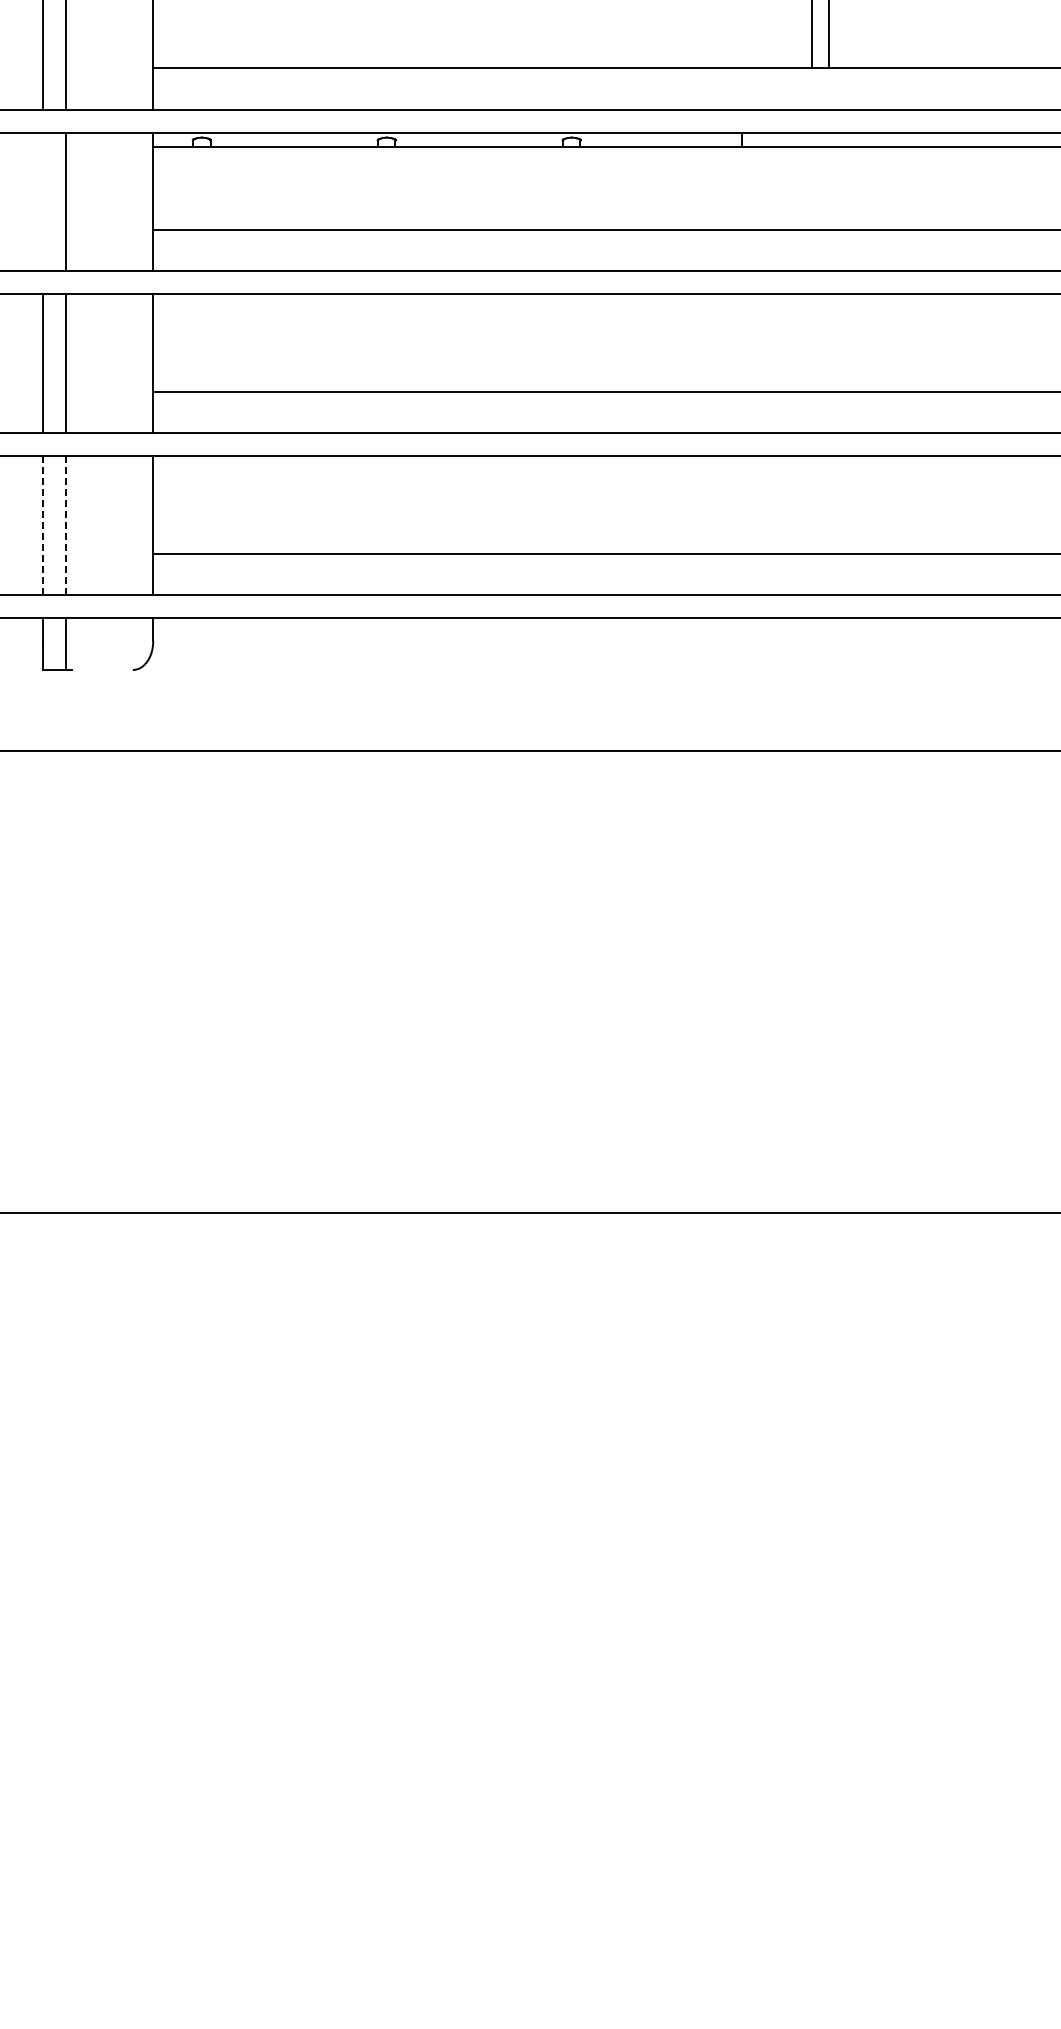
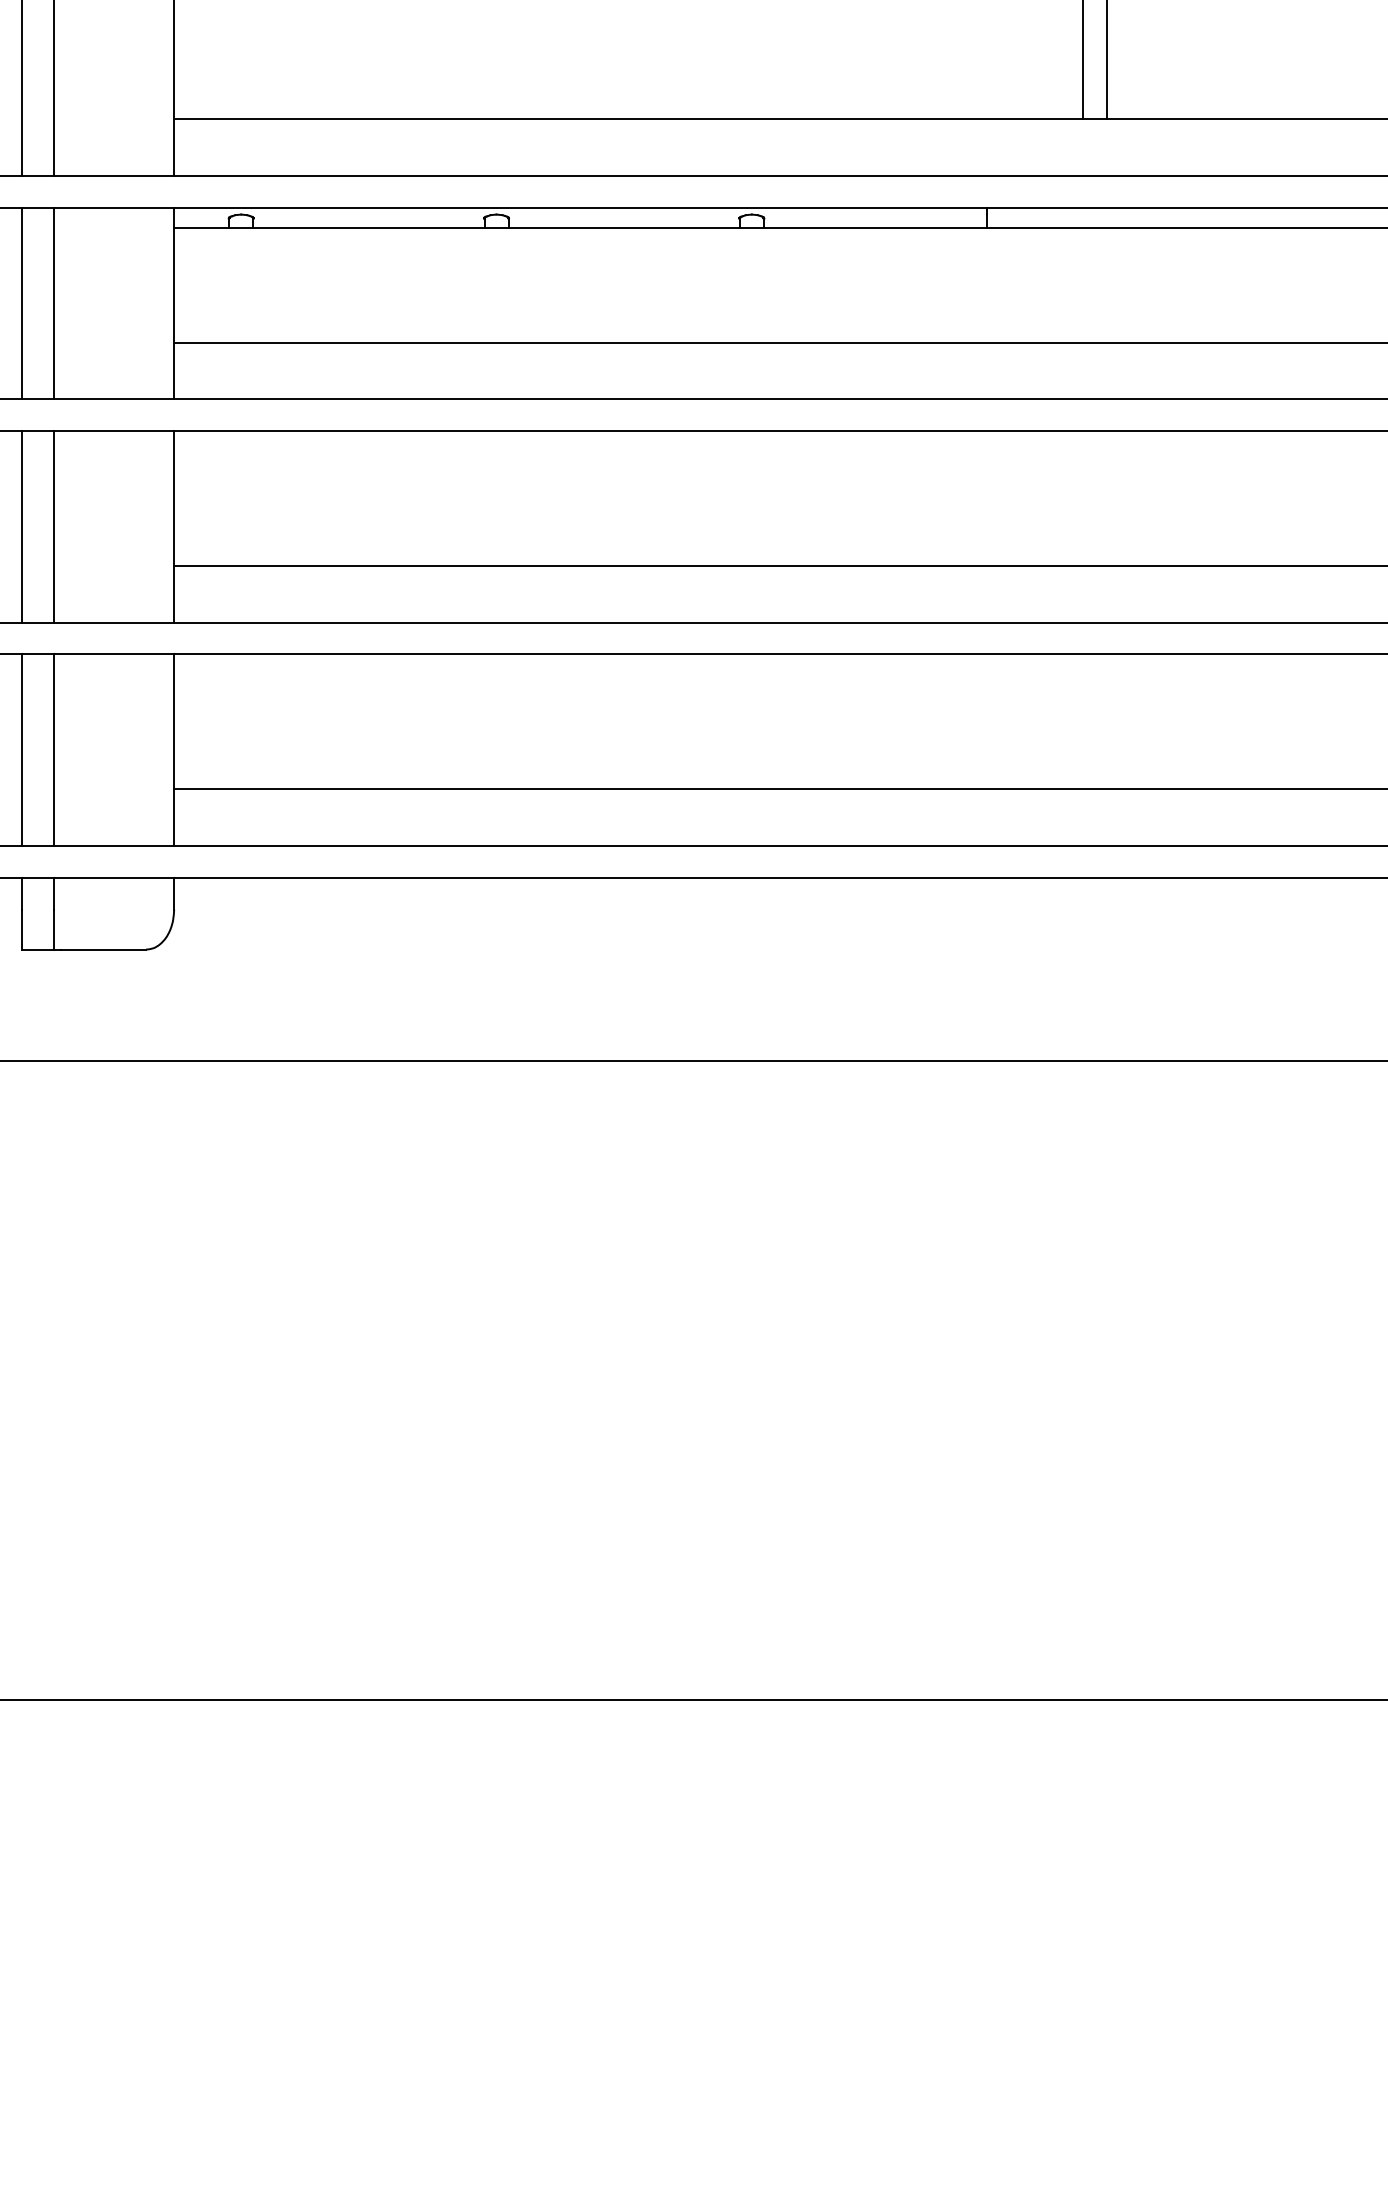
line: (42, 201) -> (21, 302), added
line: (42, 526) -> (21, 751), dashed -> solid
line: (66, 526) -> (54, 751), dashed -> solid
line: (101, 670) -> (102, 950), added

